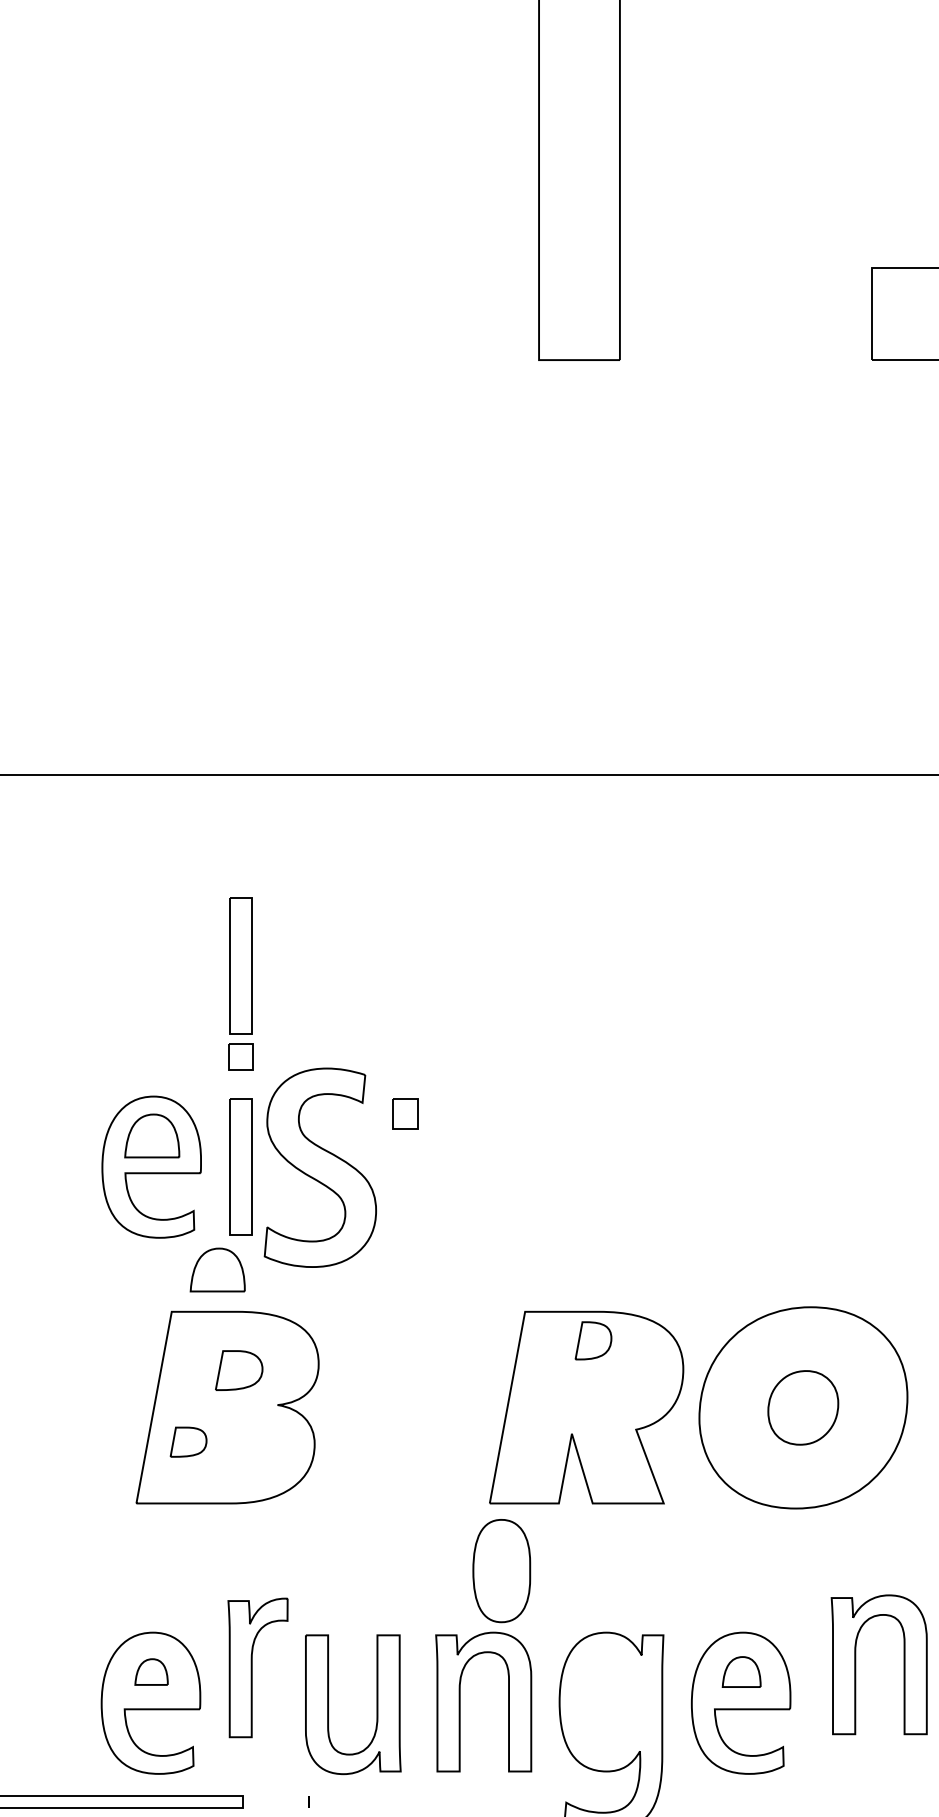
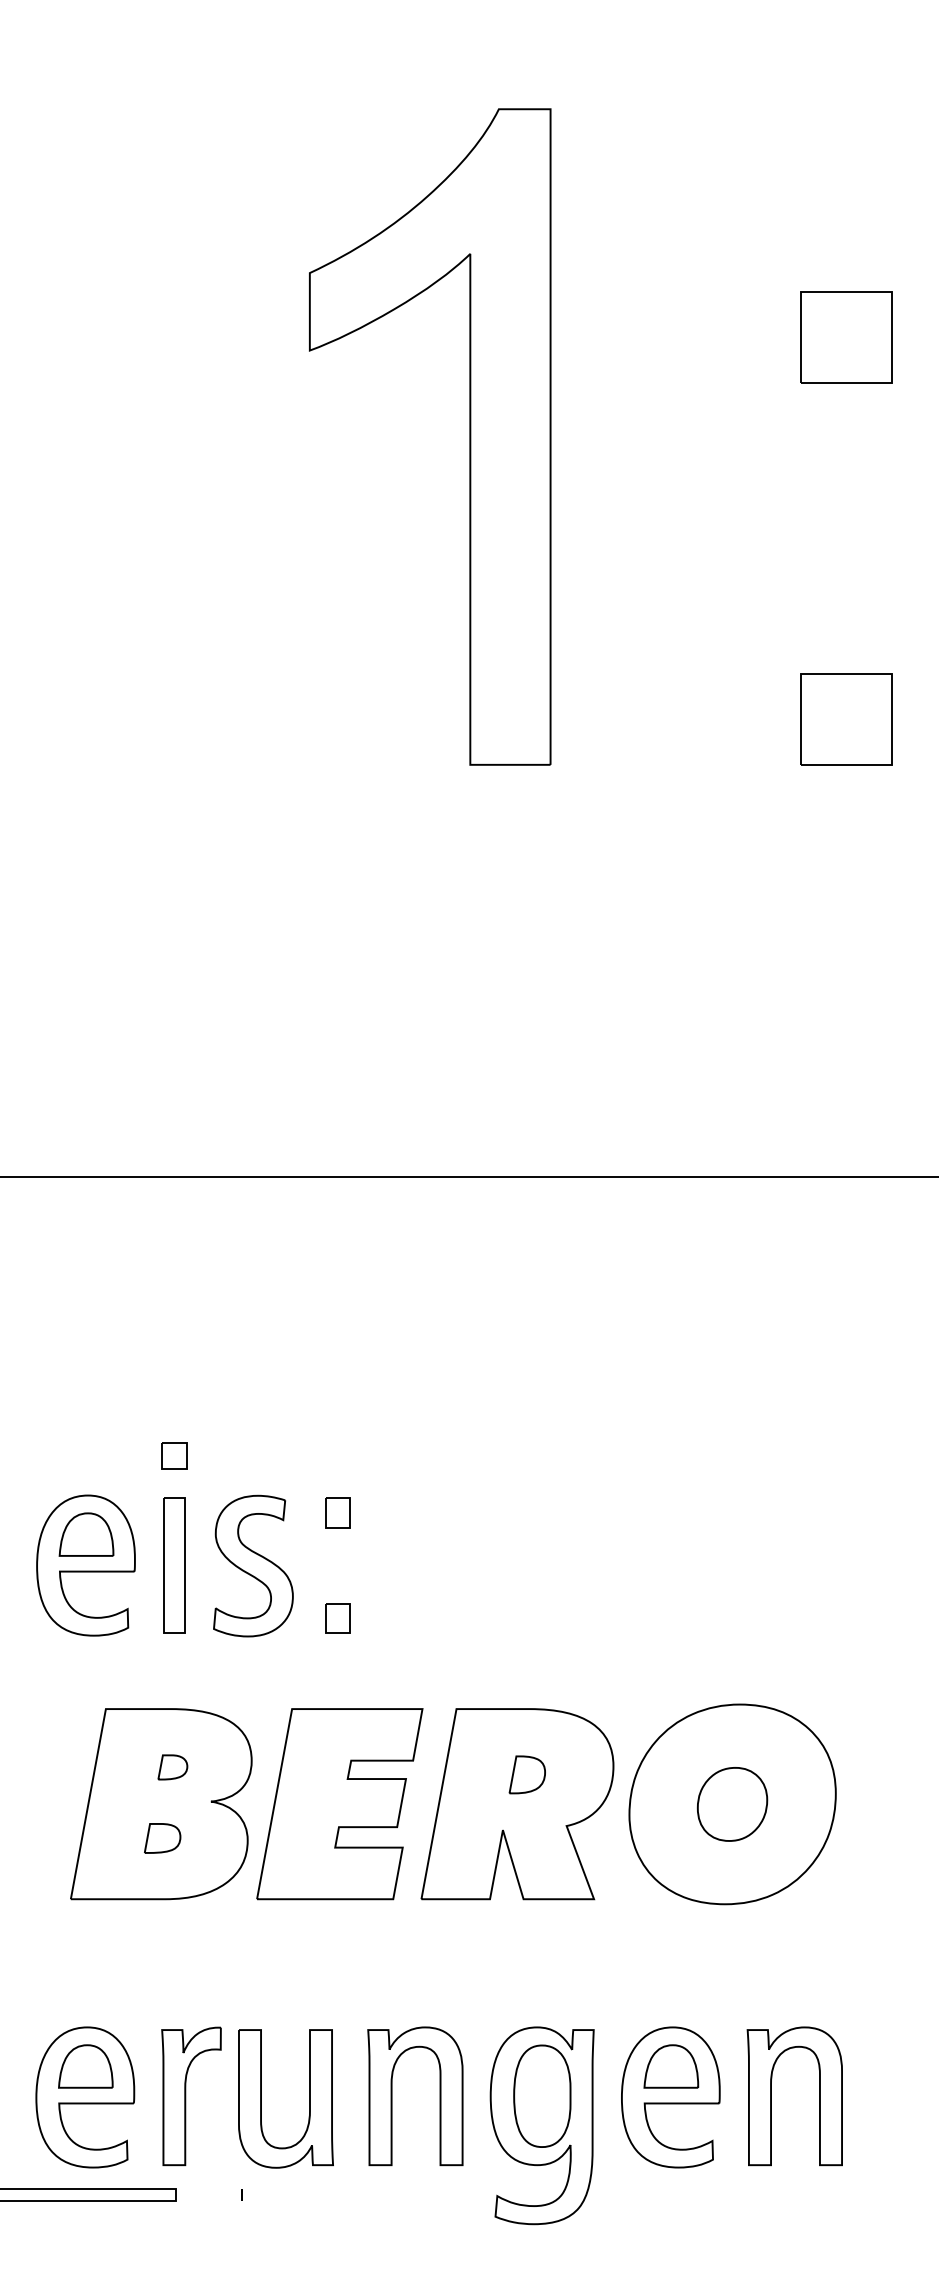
part: (240, 965) -> (174, 1365), removed
part: (320, 1167) -> (253, 1565), size x0.71
part: (405, 1220) -> (337, 1618), added
part: (217, 1269) -> (151, 1667), removed
part: (592, 1340) -> (526, 1774), moved
part: (238, 1370) -> (172, 1767), size x0.62
part: (407, 1407) -> (339, 1804), added
part: (188, 1442) -> (162, 1838), moved
part: (501, 1570) -> (542, 2095), moved
part: (855, 1664) -> (771, 2096), moved
part: (258, 1668) -> (191, 2096), moved
part: (151, 1672) -> (85, 2066), size x1.67
part: (741, 1672) -> (671, 2066), size x1.43

